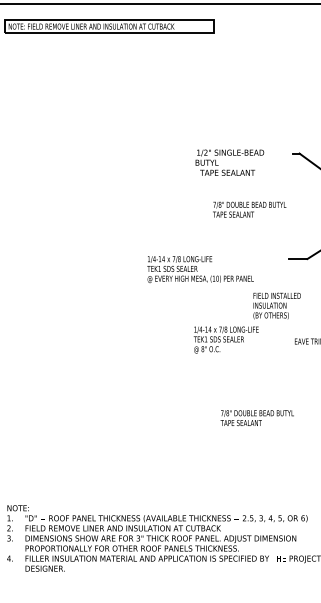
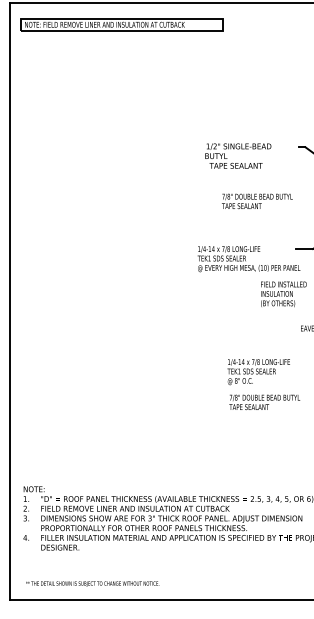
text: (200, 269) -> (248, 259), moved
text: (225, 340) -> (258, 372), moved

